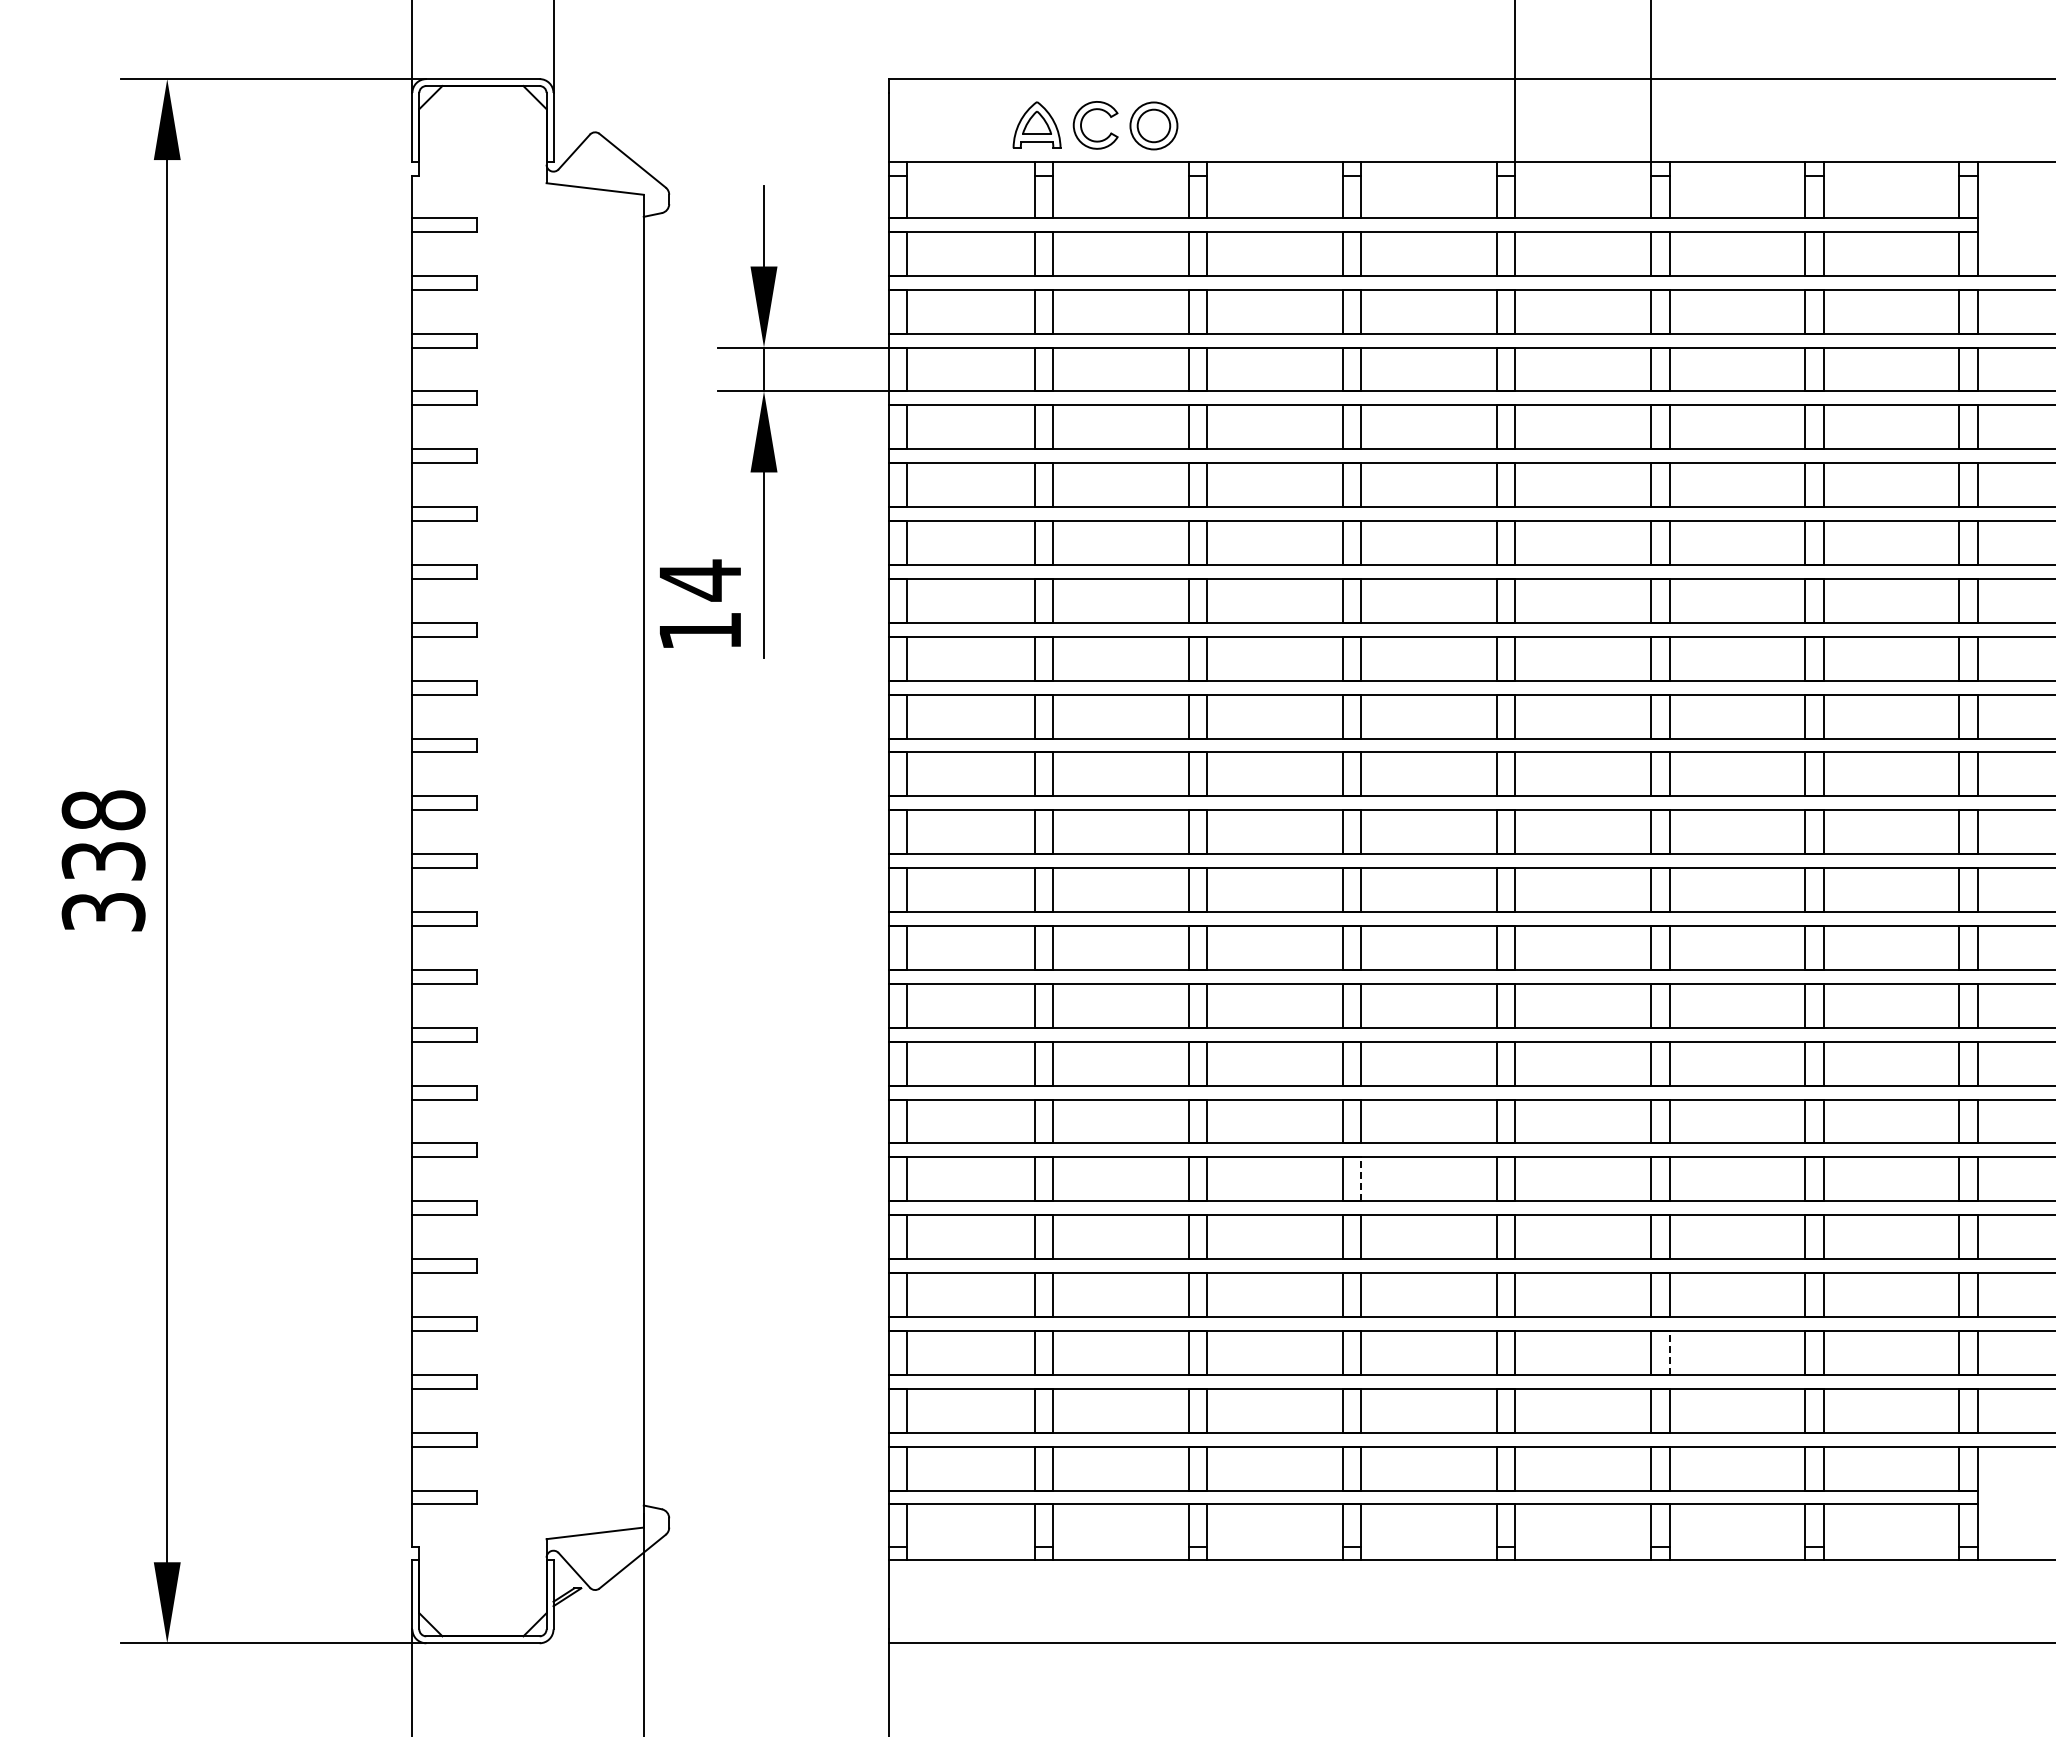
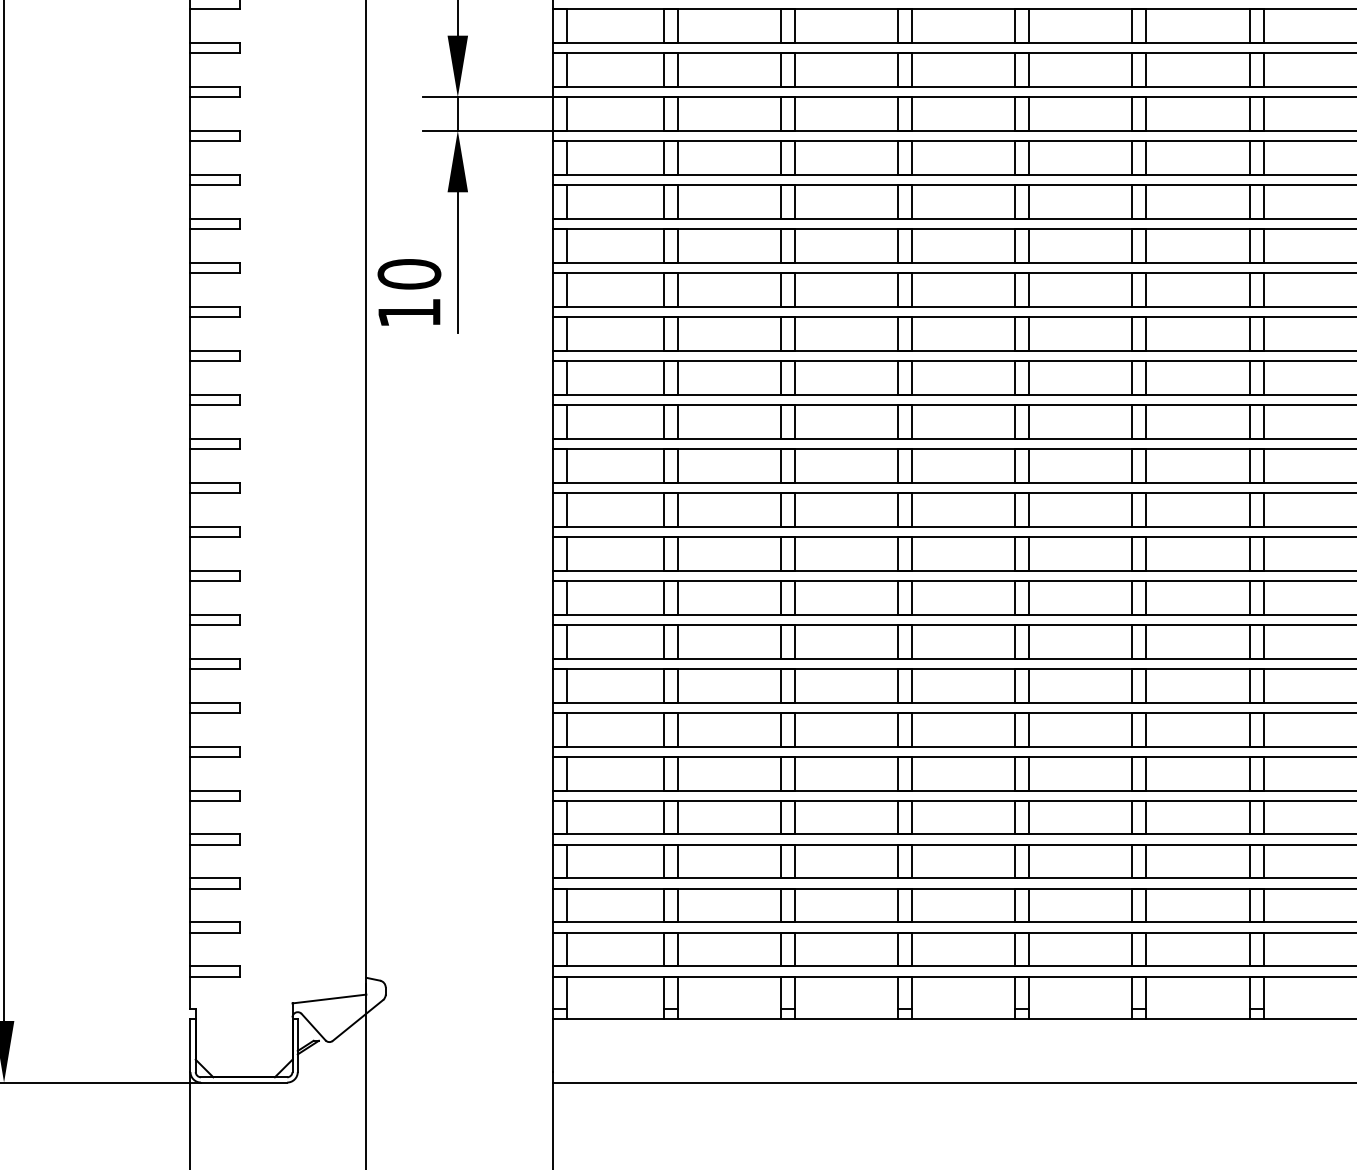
text: (700, 580) -> (409, 274), 14 -> 10
line: (1361, 1179) -> (912, 729), dashed -> solid
line: (1669, 1352) -> (1146, 861), dashed -> solid

